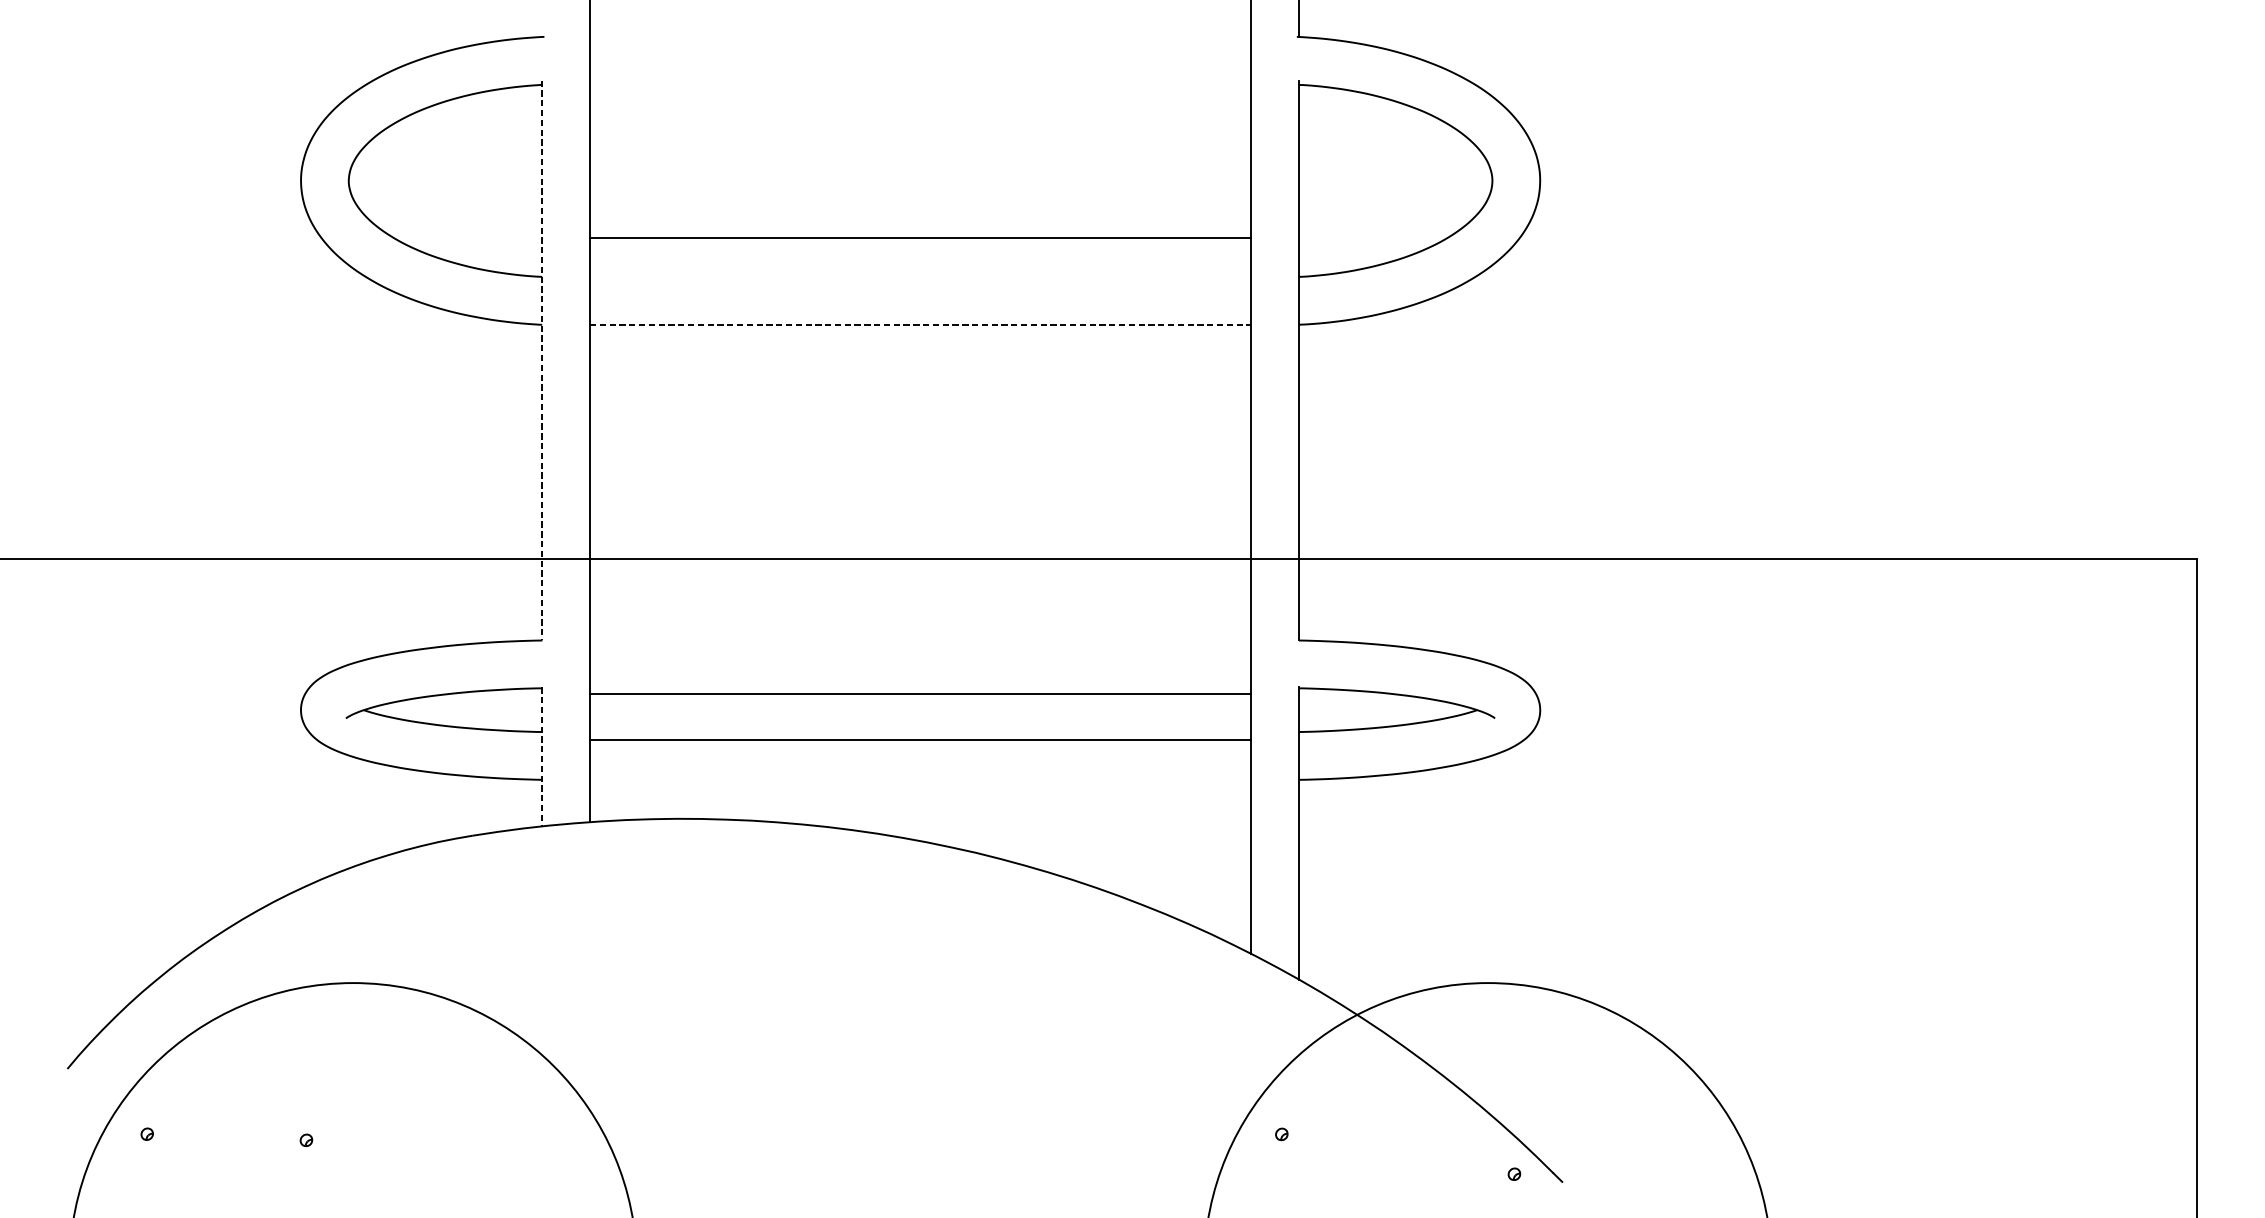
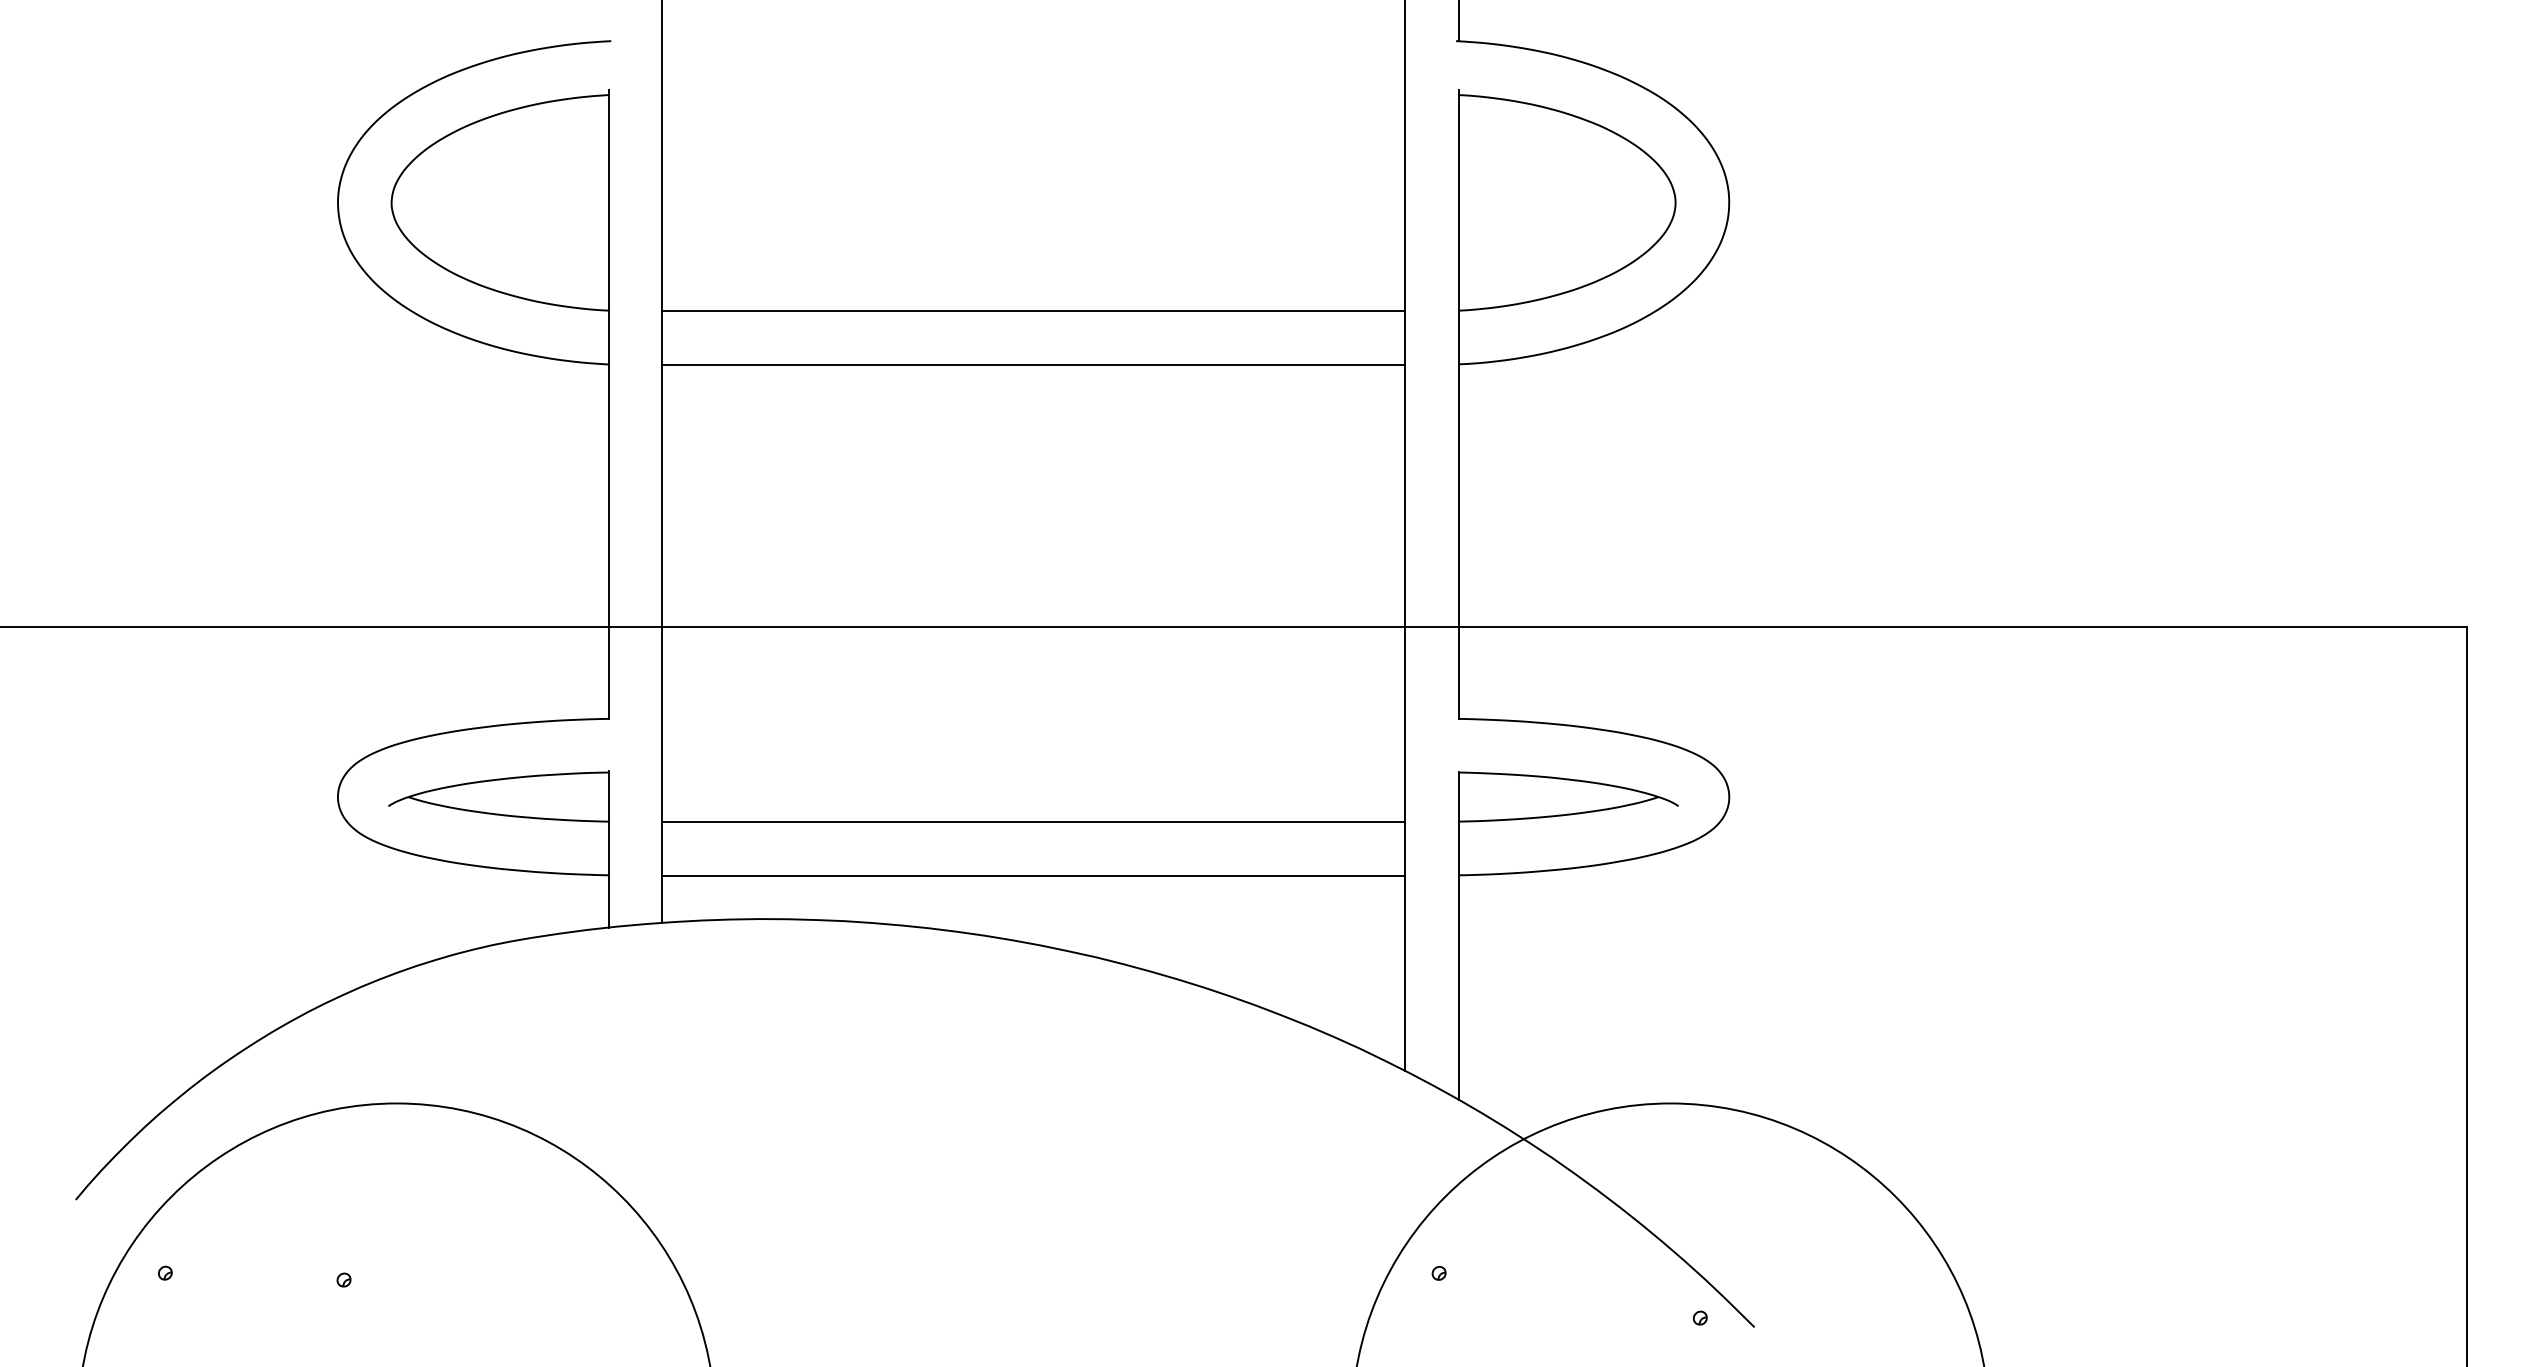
line: (920, 238) -> (1033, 311), moved
line: (921, 325) -> (1034, 365), dashed -> solid
line: (541, 360) -> (608, 404), dashed -> solid
line: (920, 693) -> (1033, 821), moved
line: (920, 739) -> (1033, 875), moved
line: (541, 756) -> (608, 849), dashed -> solid

